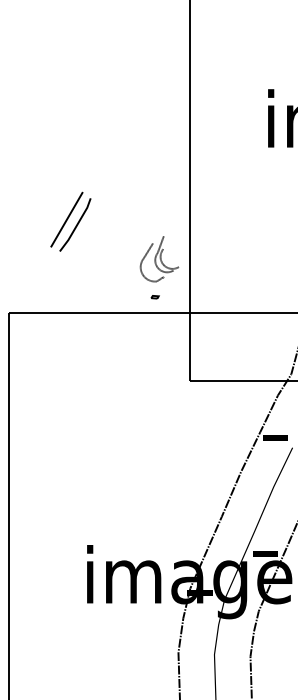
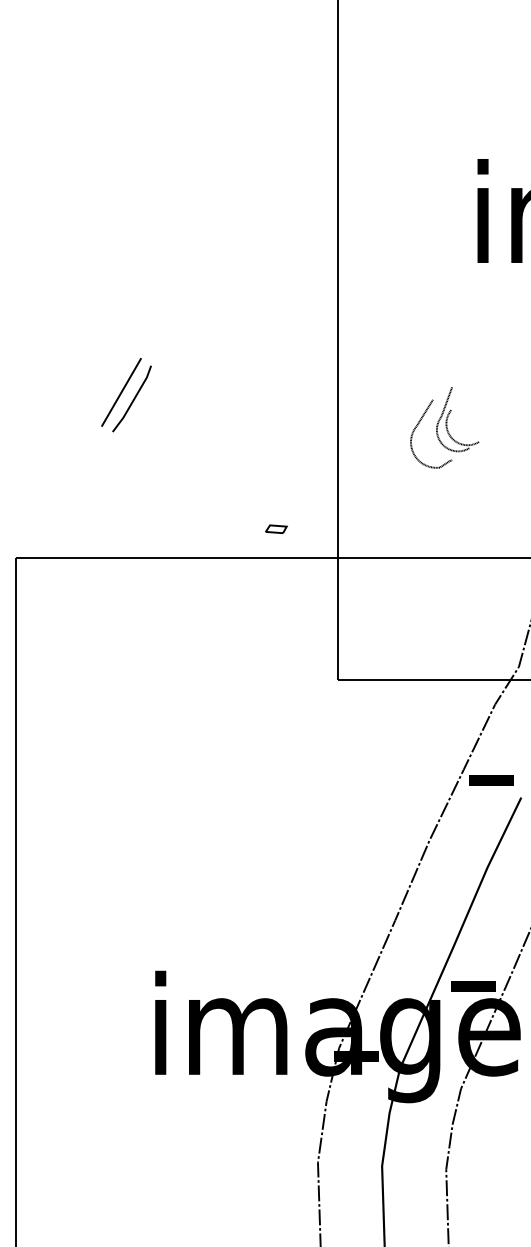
part: (70, 221) -> (125, 394), size x0.7
part: (159, 259) -> (444, 428), moved
part: (154, 297) -> (275, 529), size x1.6

